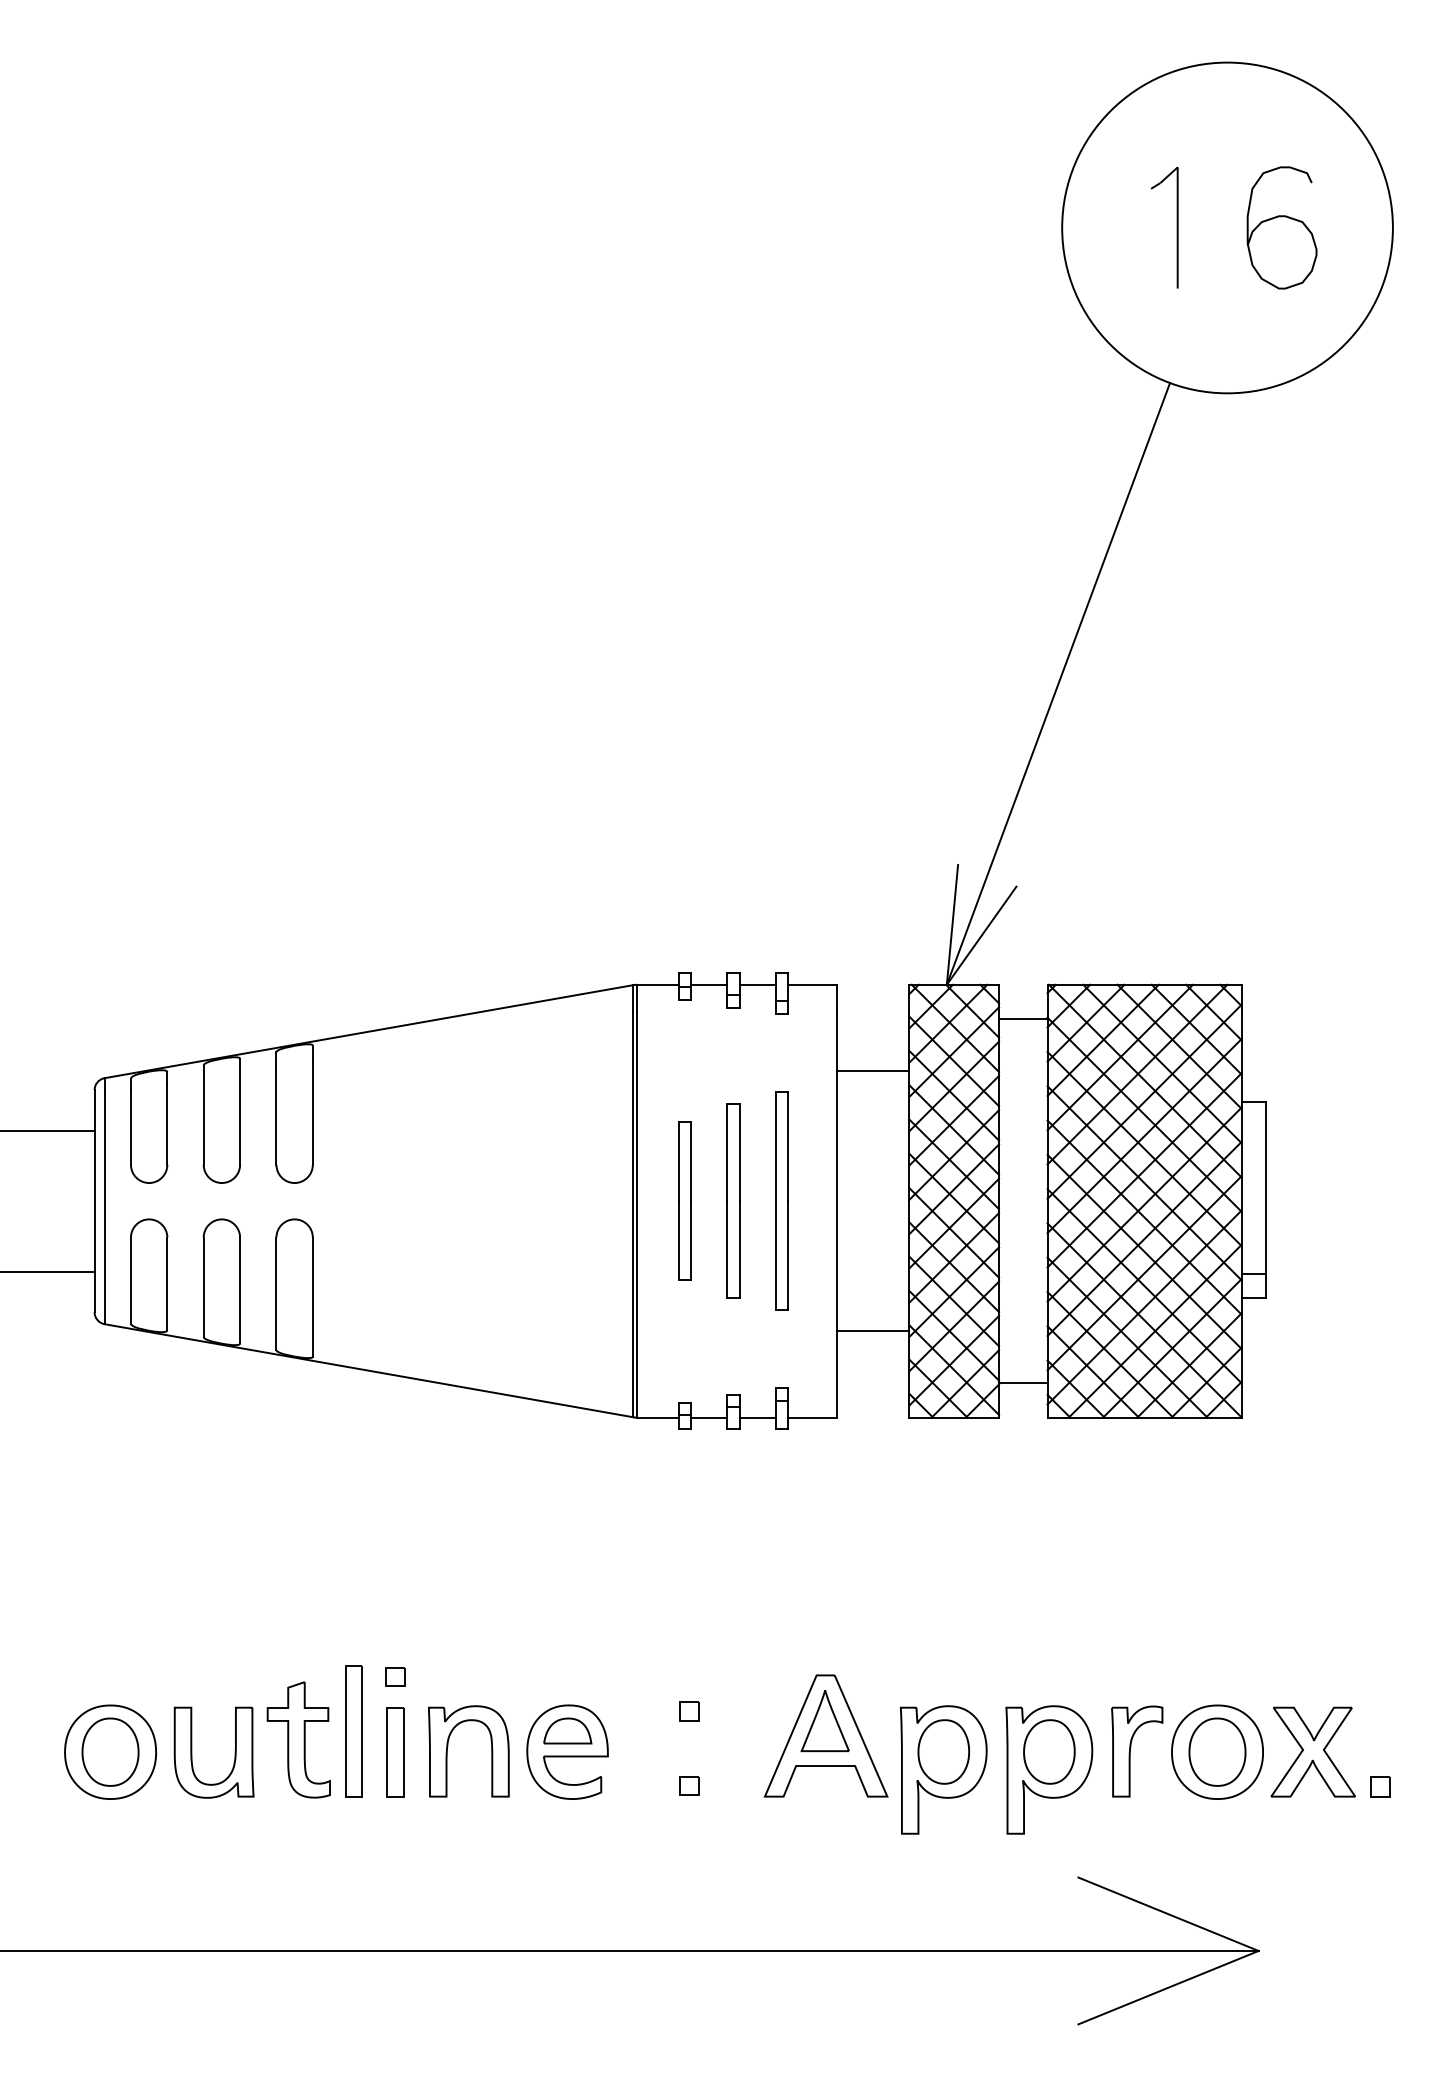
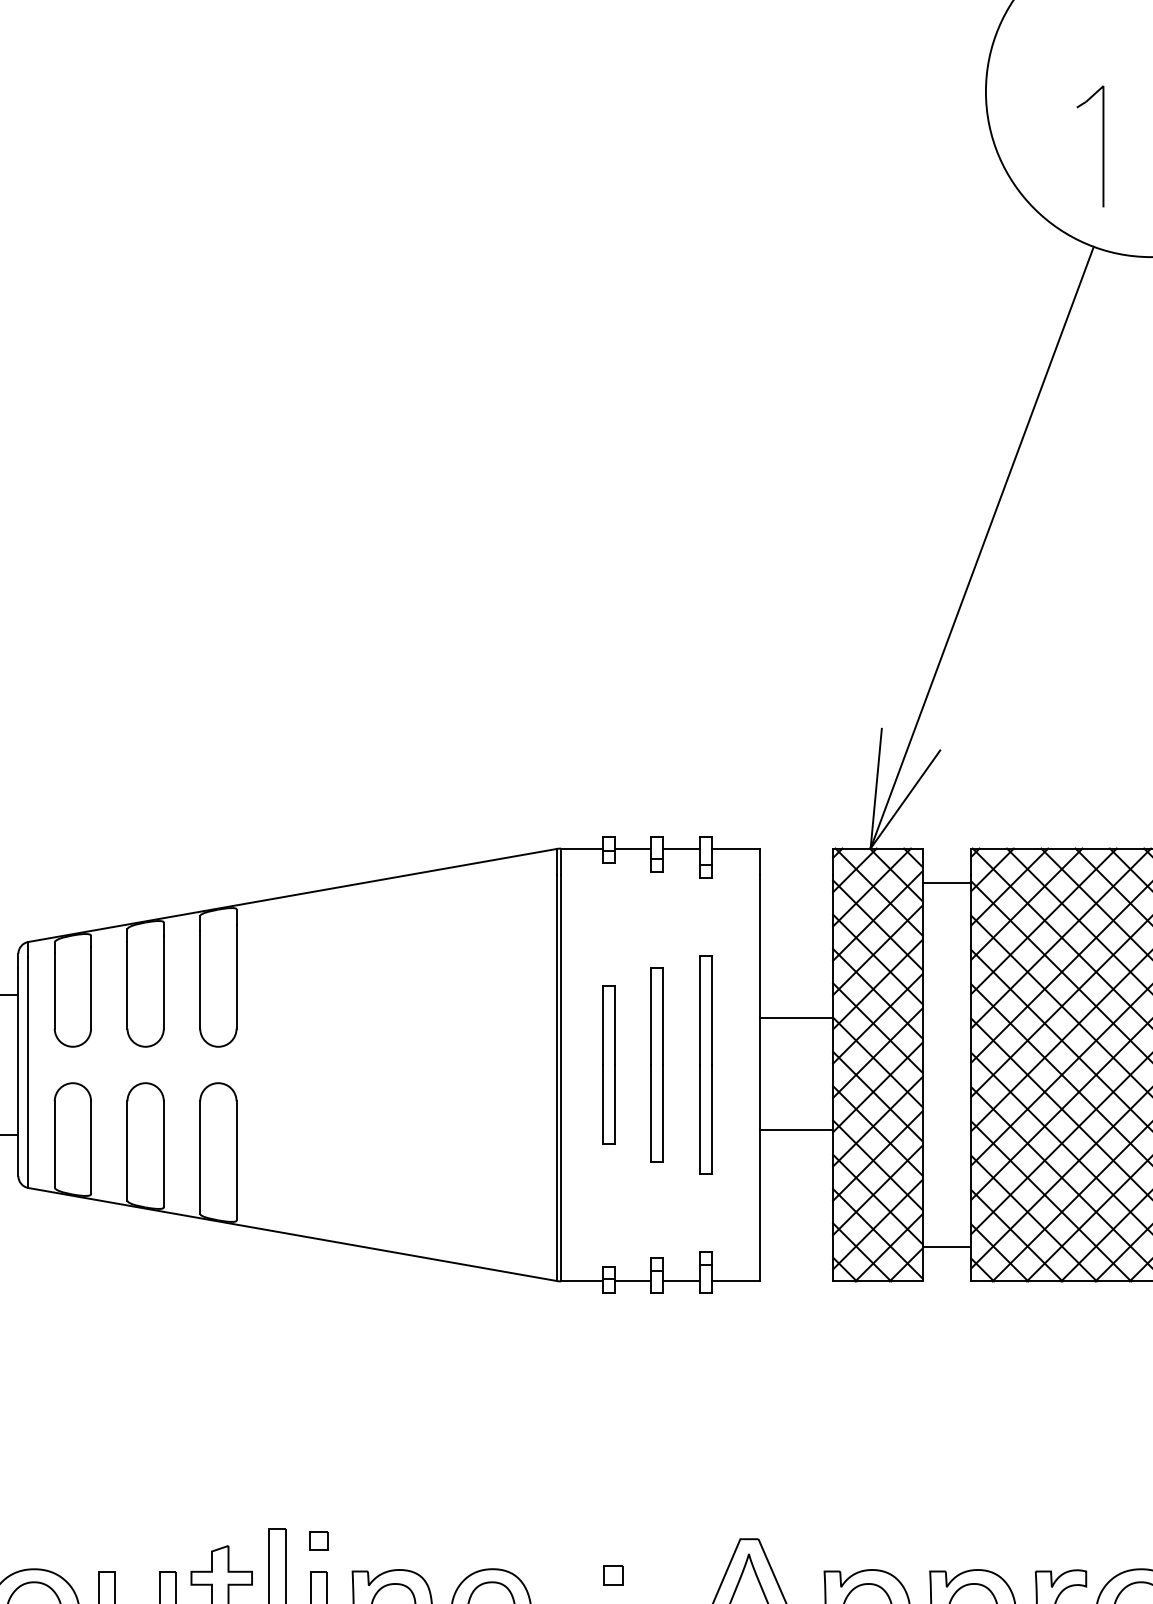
part: (1176, 227) -> (1102, 146), moved
line: (872, 1071) -> (796, 1018), moved
line: (872, 1330) -> (796, 1129), moved

